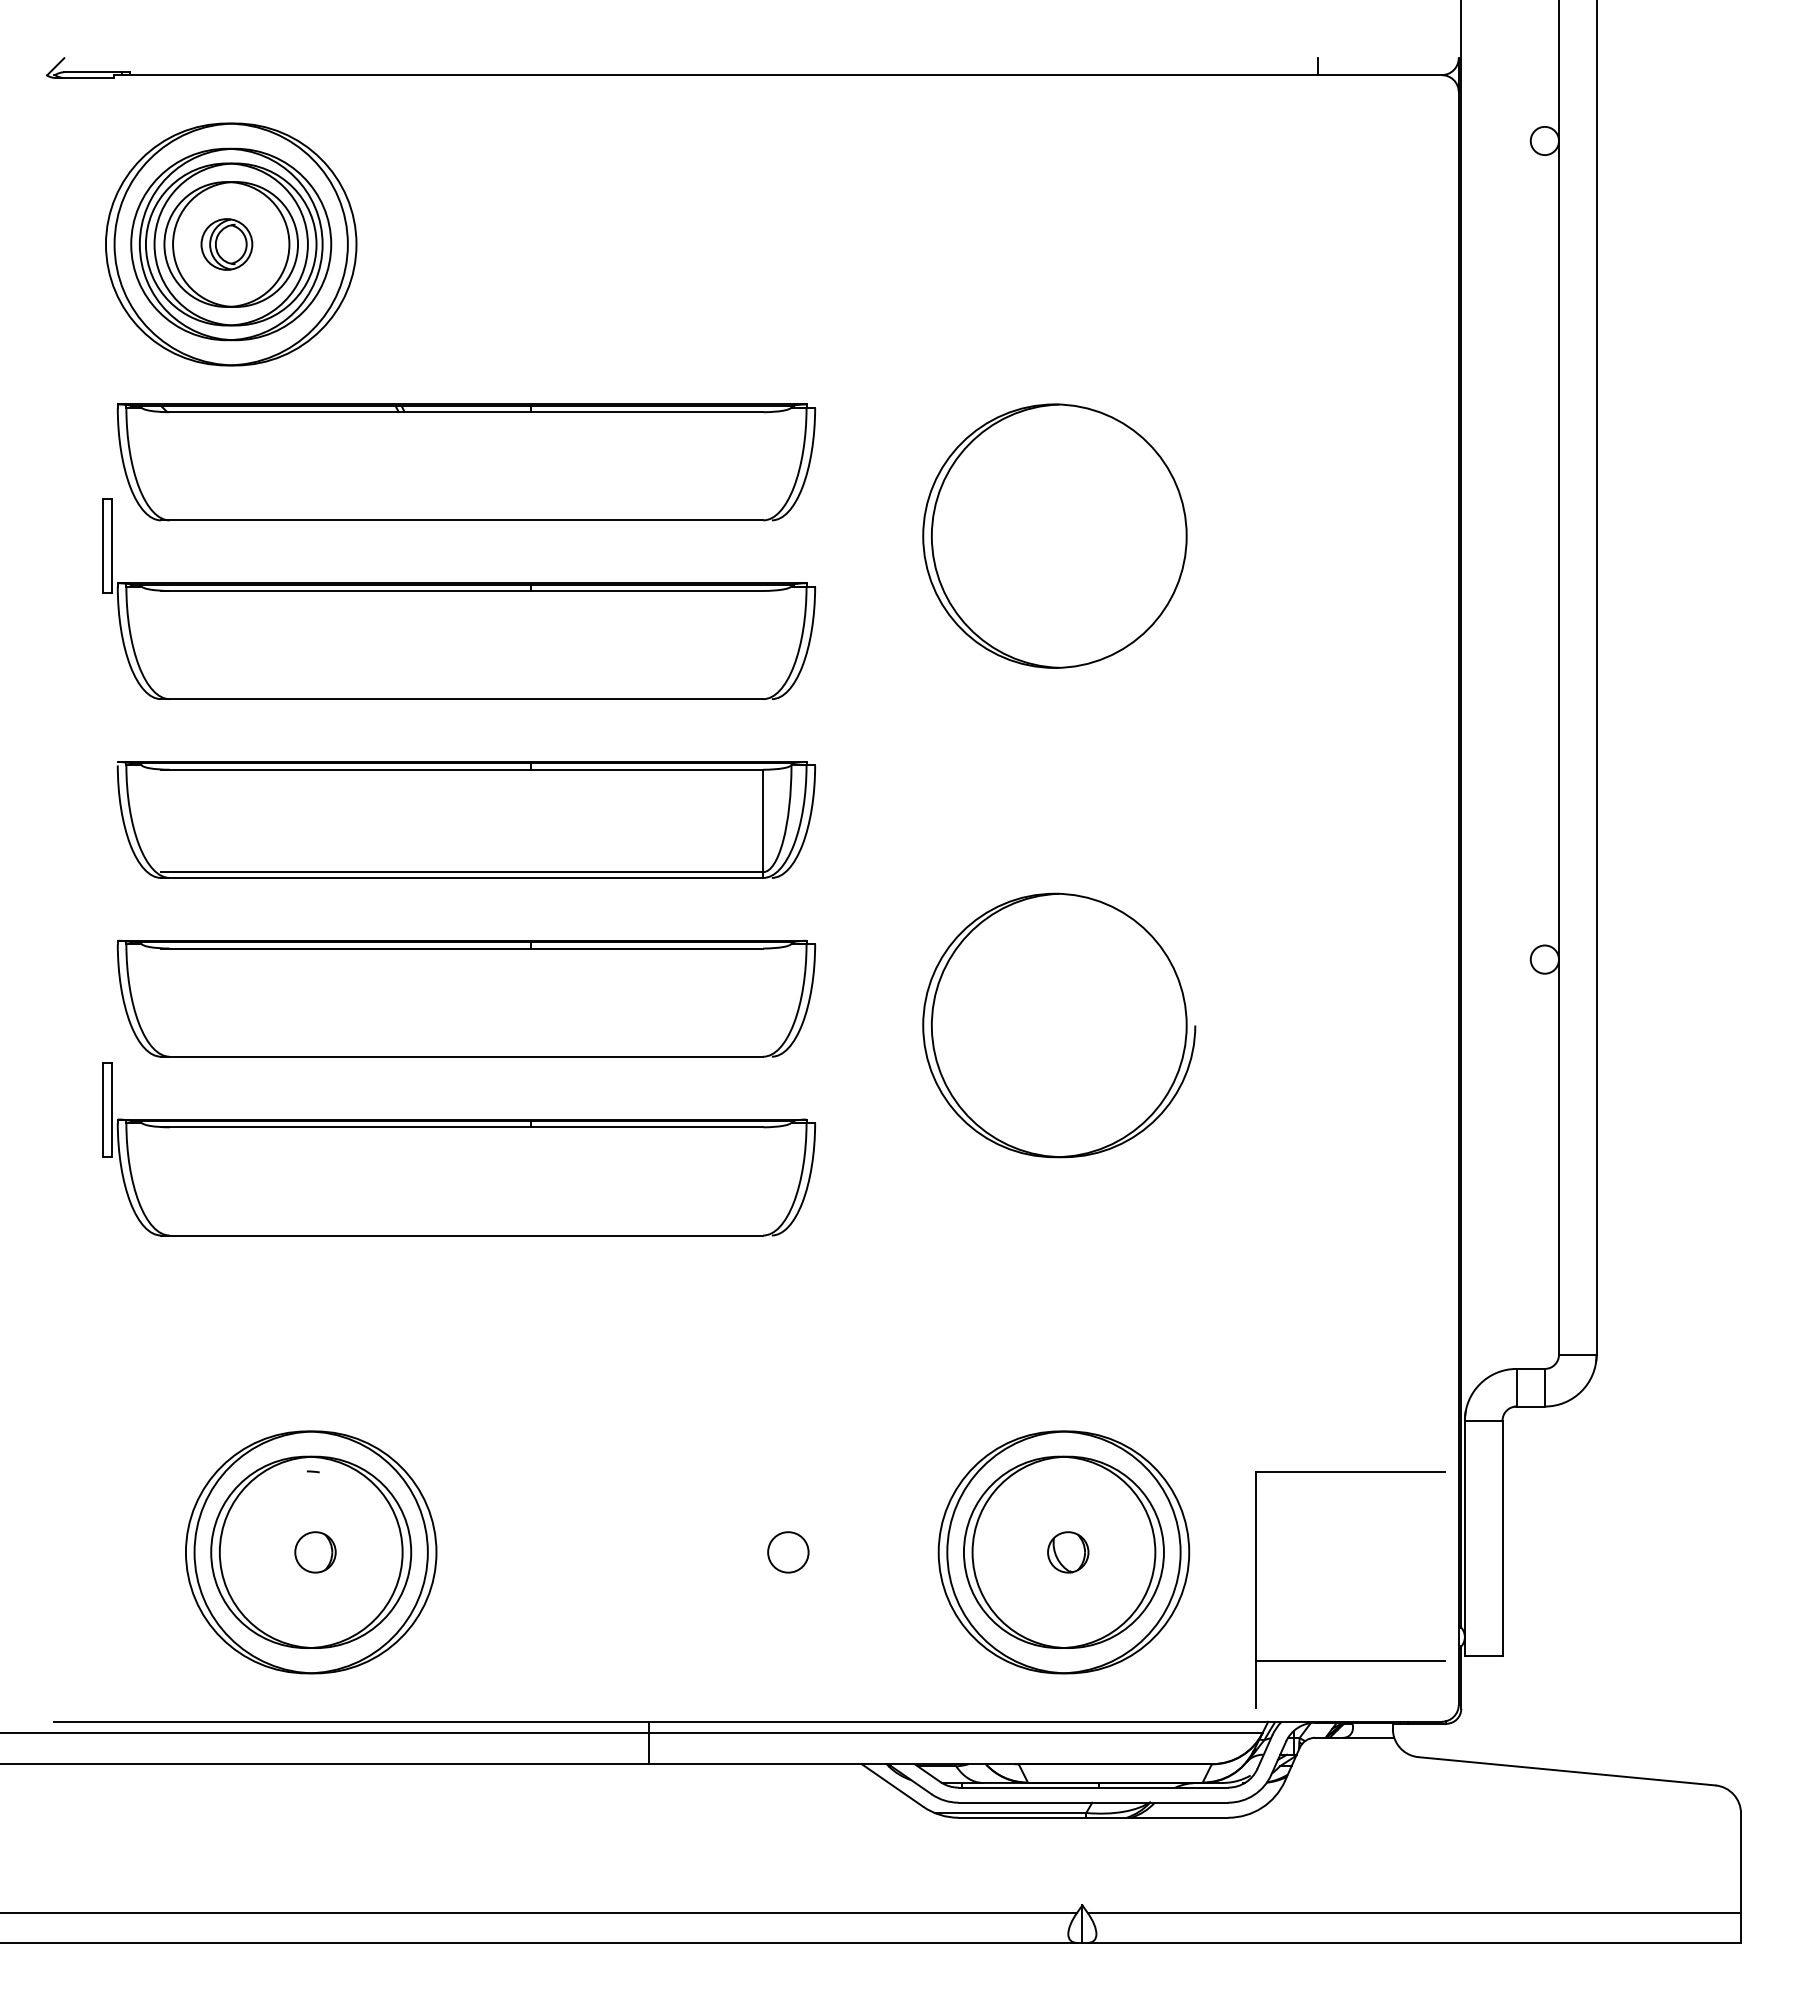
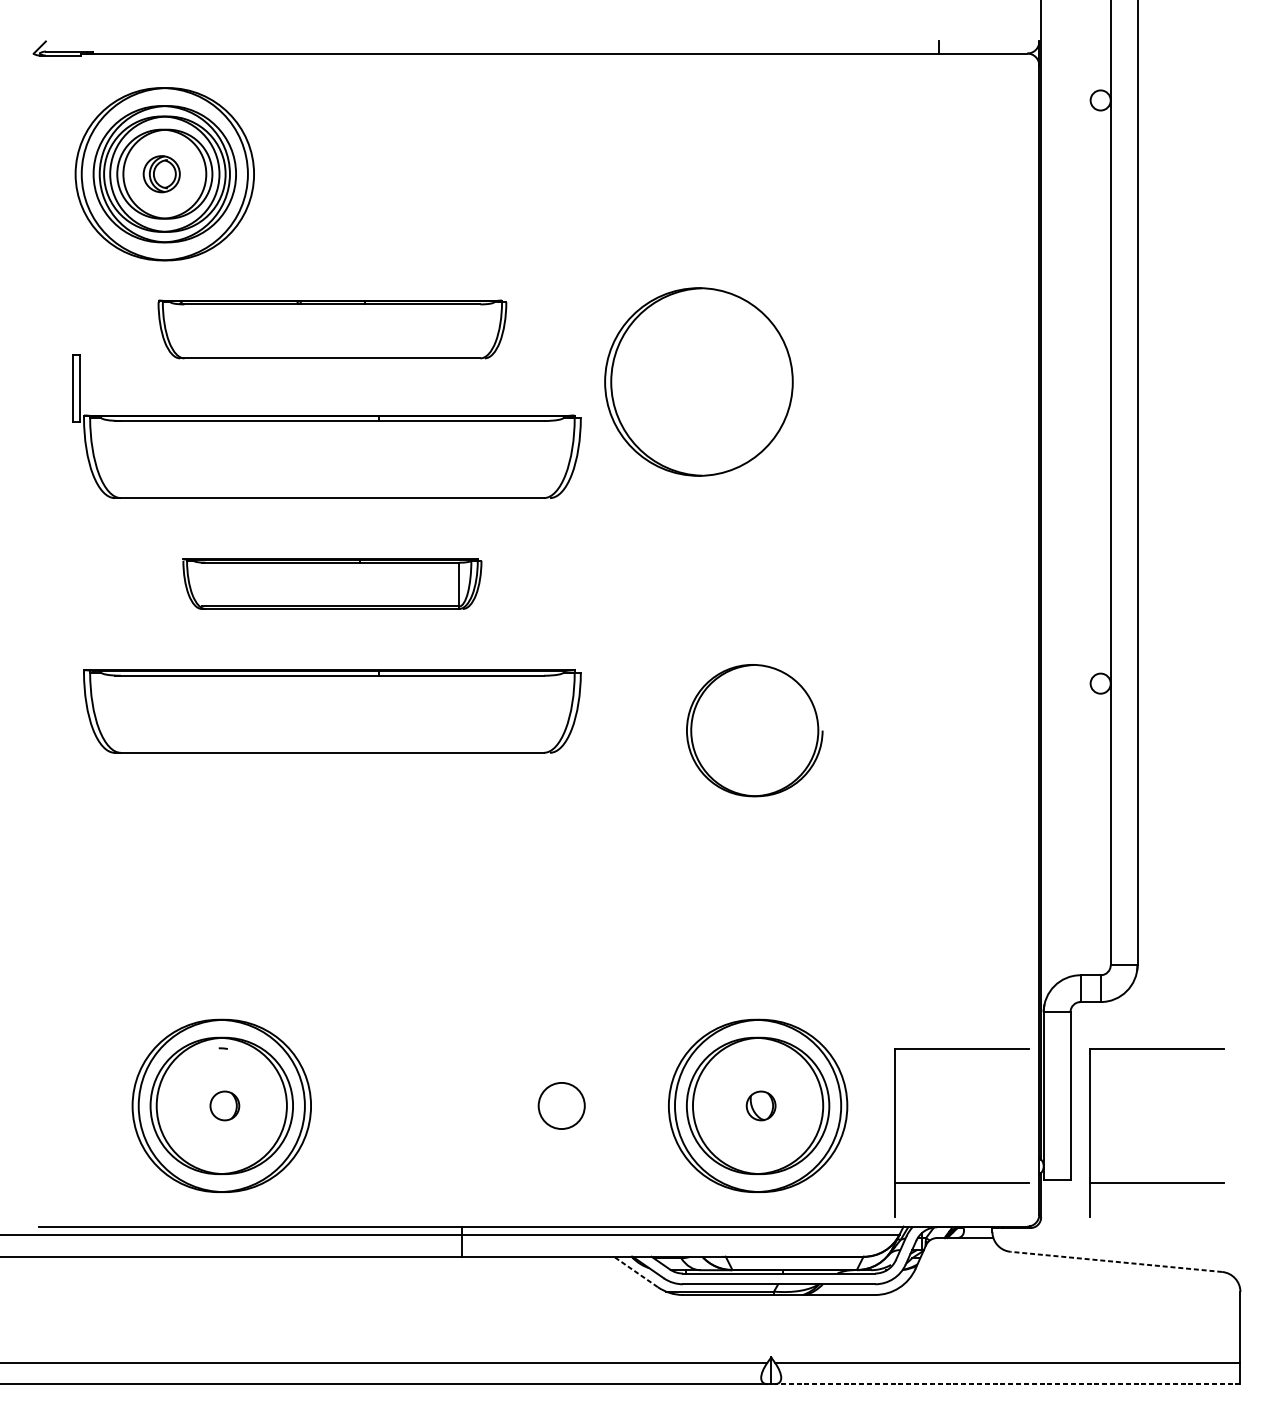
part: (466, 462) -> (332, 329), size x0.7
part: (1054, 535) -> (698, 381), moved
part: (466, 819) -> (332, 583), size x0.6
part: (1059, 1025) -> (754, 730), size x0.7
part: (459, 1149) -> (327, 818), removed
circle: (788, 1552) -> (561, 1106), size x1.6
part: (1623, 1660) -> (1156, 1182), added
line: (1566, 1771) -> (1116, 1262), solid -> dashed
line: (892, 1785) -> (635, 1272), solid -> dashed
line: (1414, 1942) -> (1007, 1383), solid -> dashed

